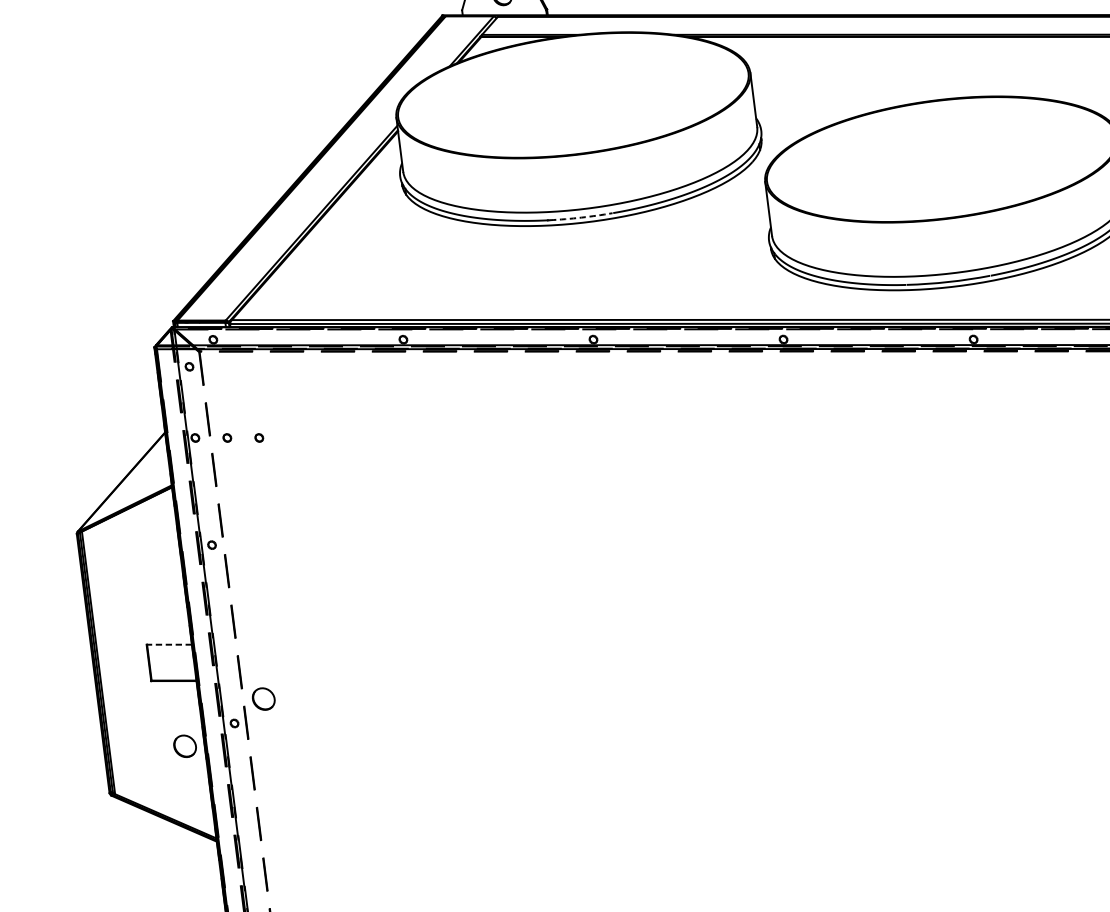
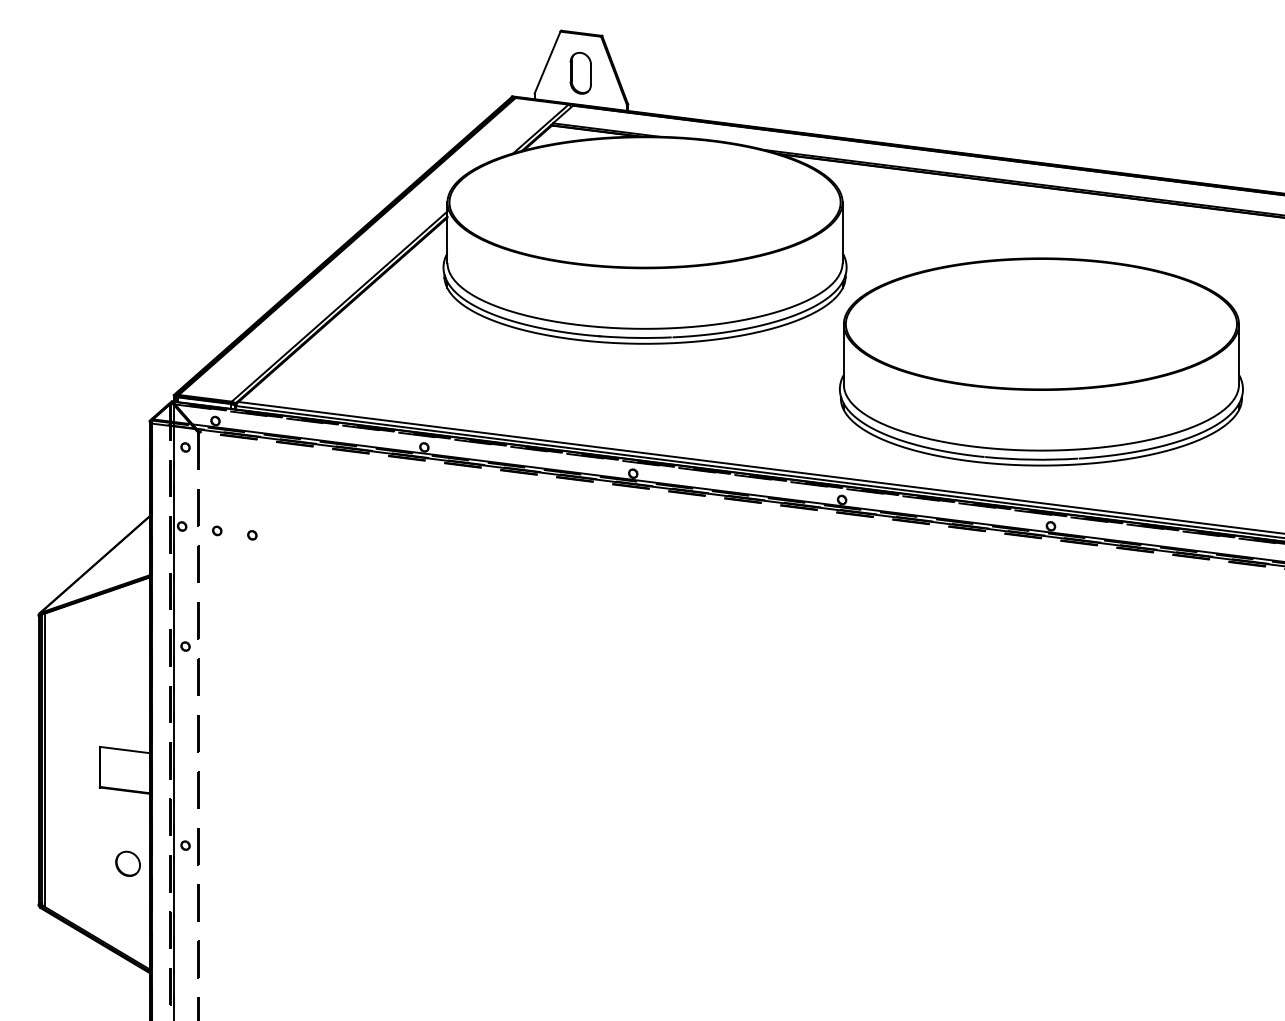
arc: (580, 217) -> (636, 337), dashed -> solid
line: (168, 644) -> (124, 749), dashed -> solid
part: (263, 698) -> (220, 822), removed

